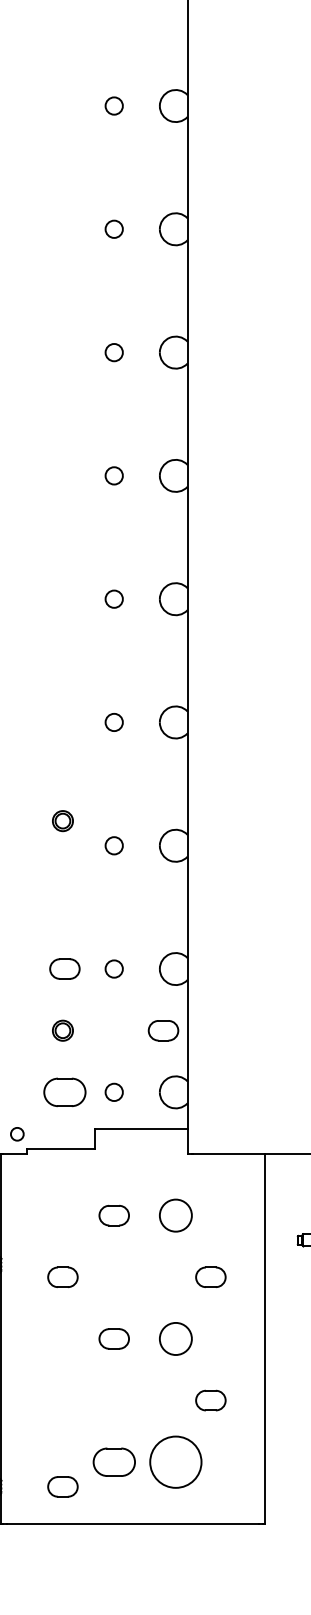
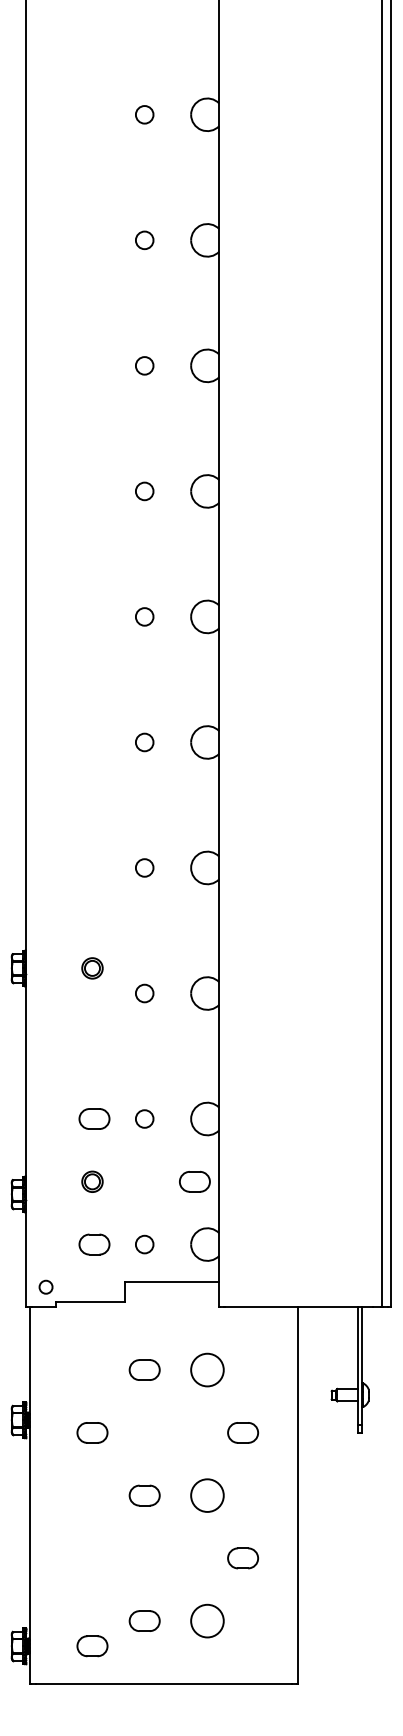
part: (64, 1092) -> (94, 1244), size x0.71
part: (114, 1461) -> (144, 1620), size x0.71
circle: (175, 1461) -> (207, 1620), size x0.62

